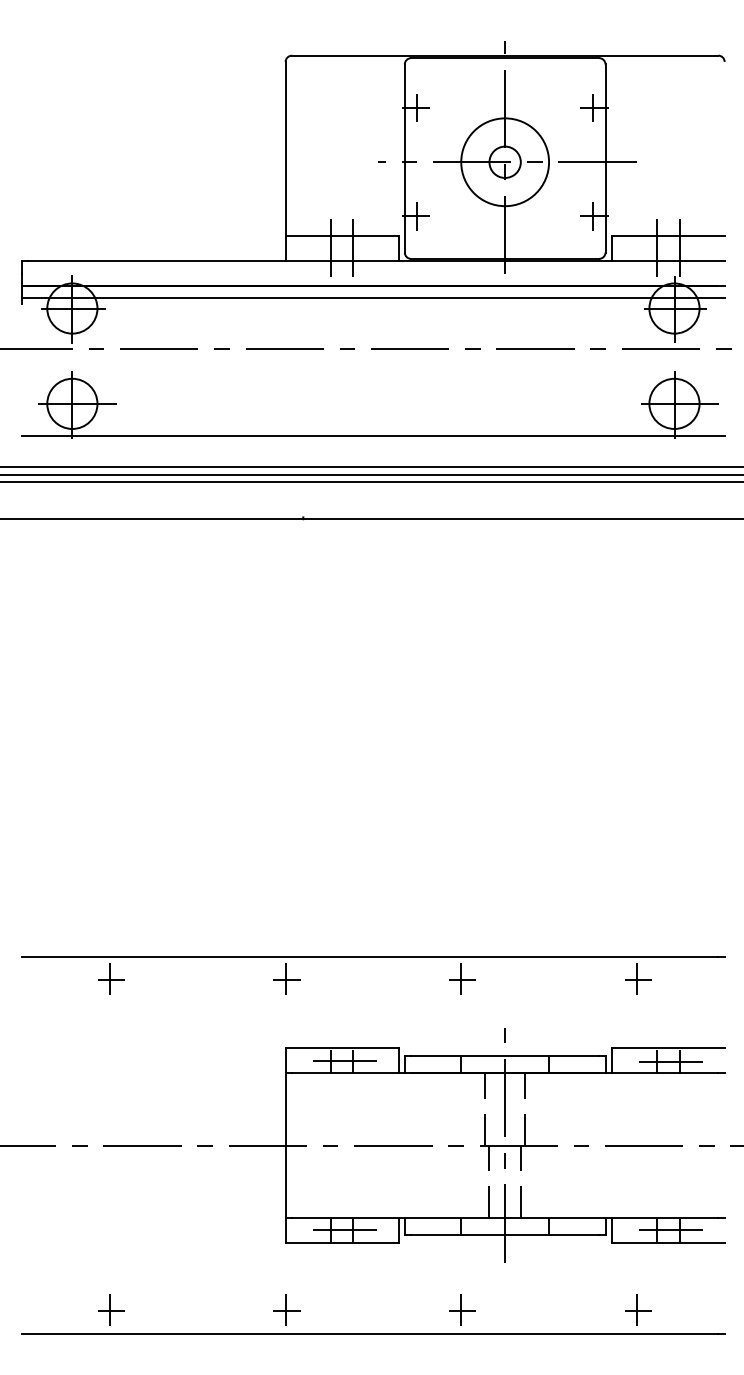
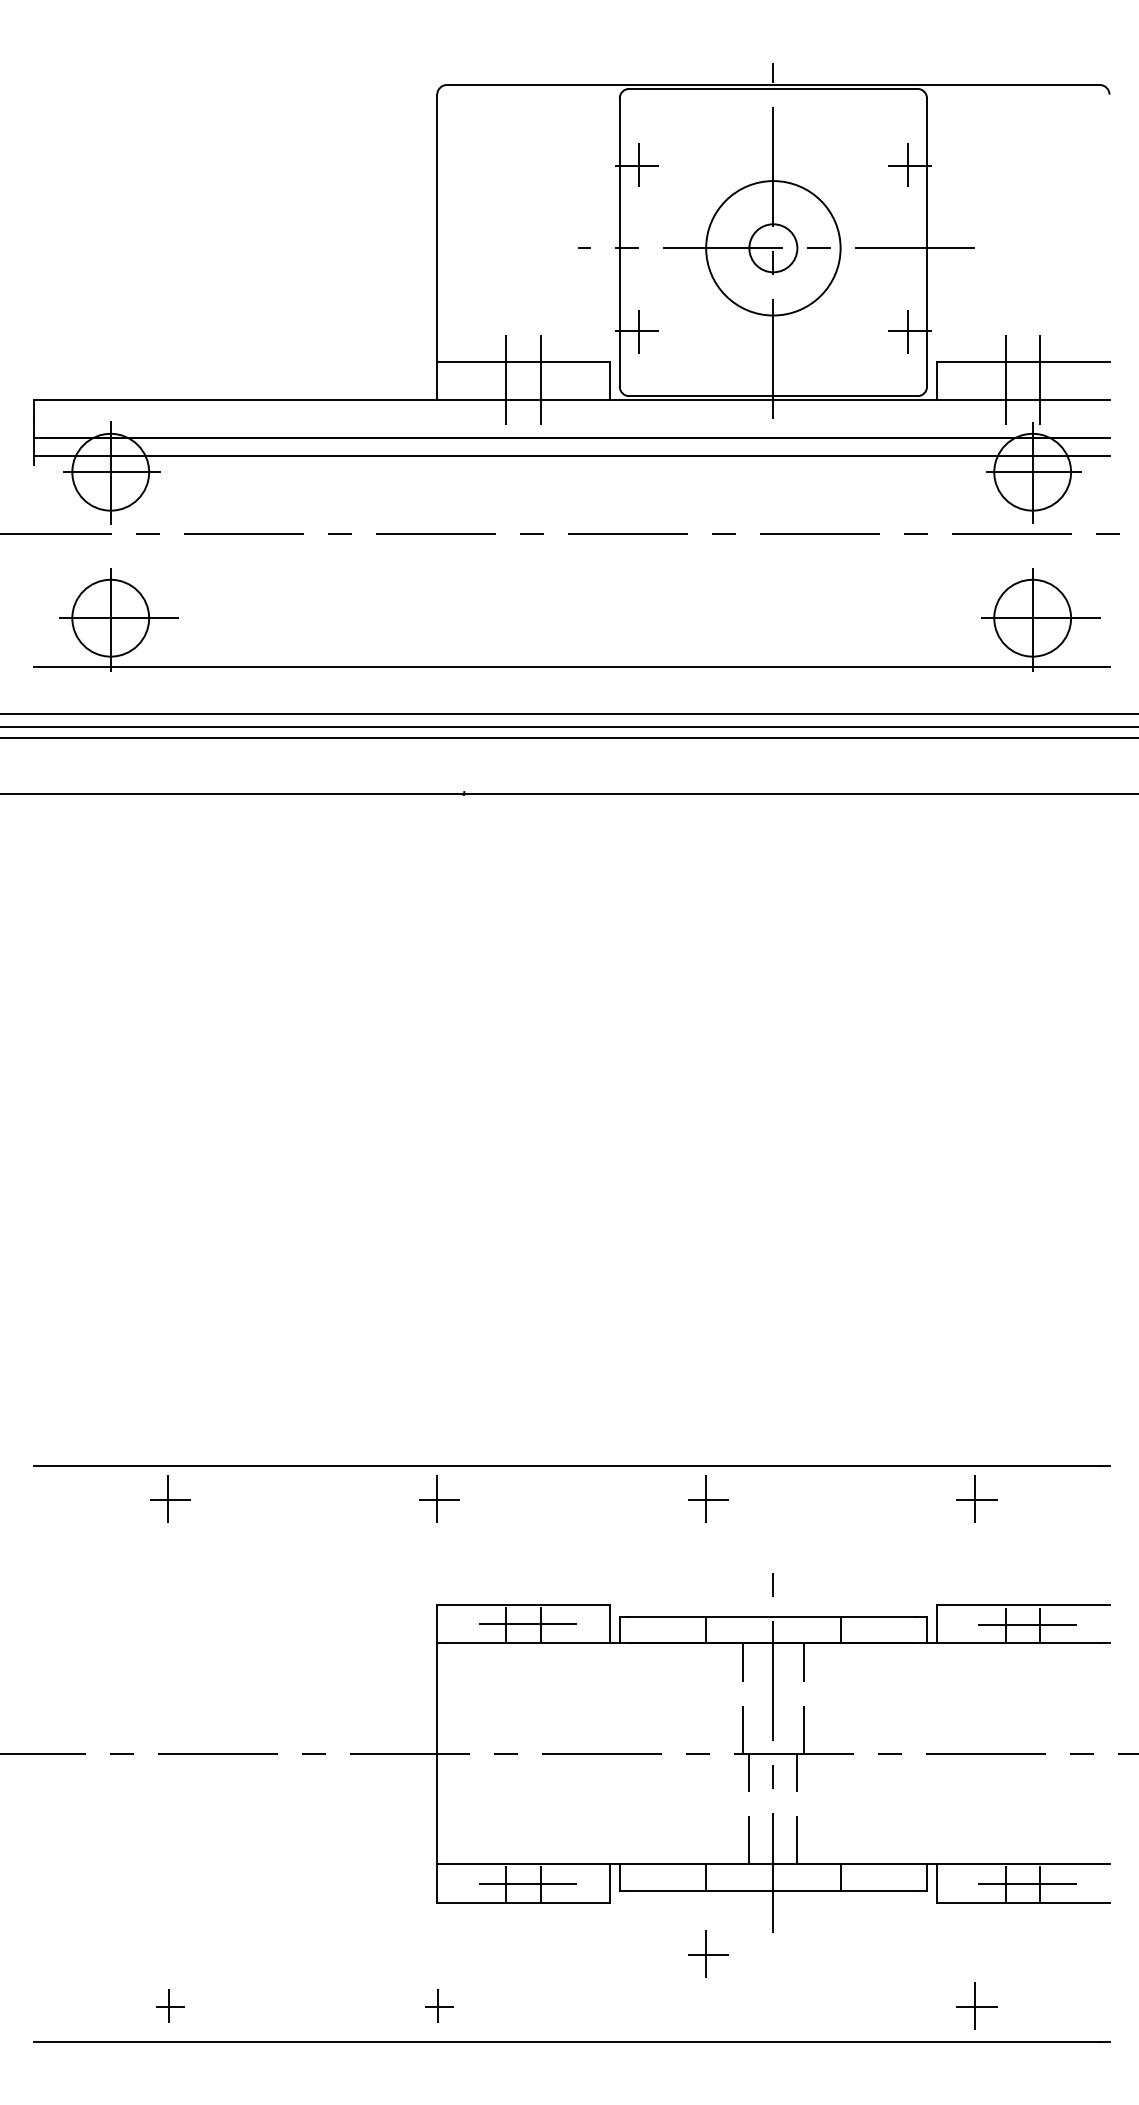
part: (111, 1309) -> (170, 2004), size x0.7
part: (286, 1309) -> (438, 2004), size x0.7
part: (462, 1309) -> (708, 1952), moved

